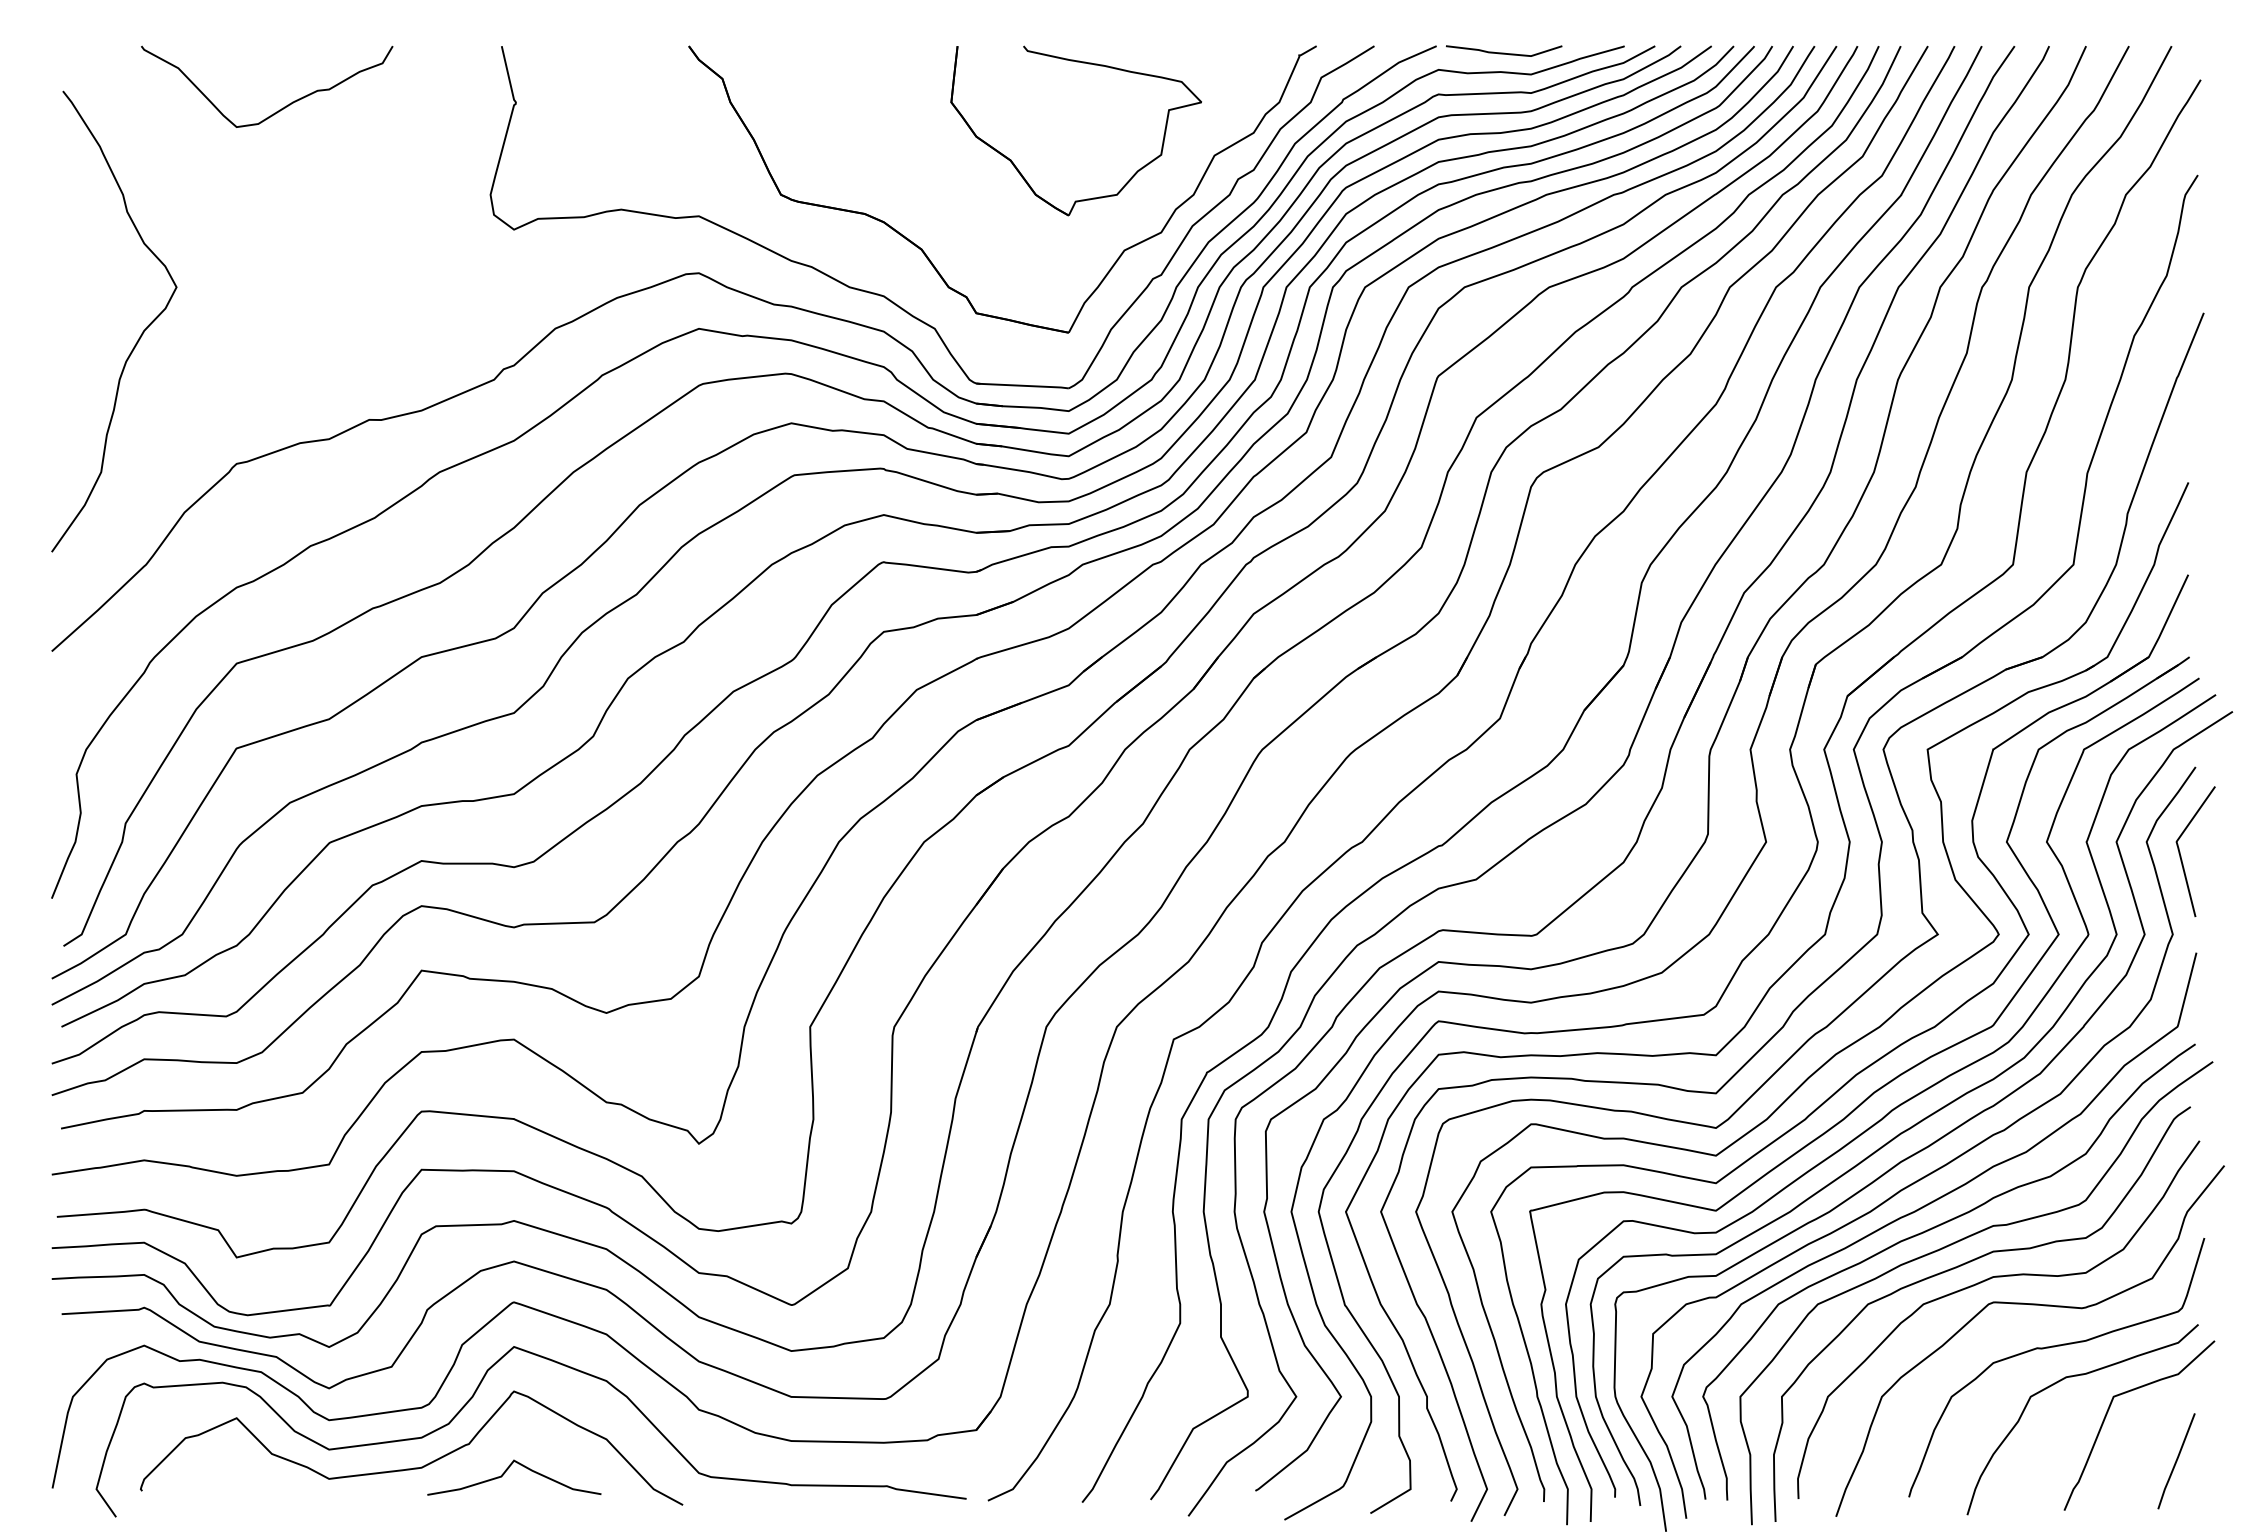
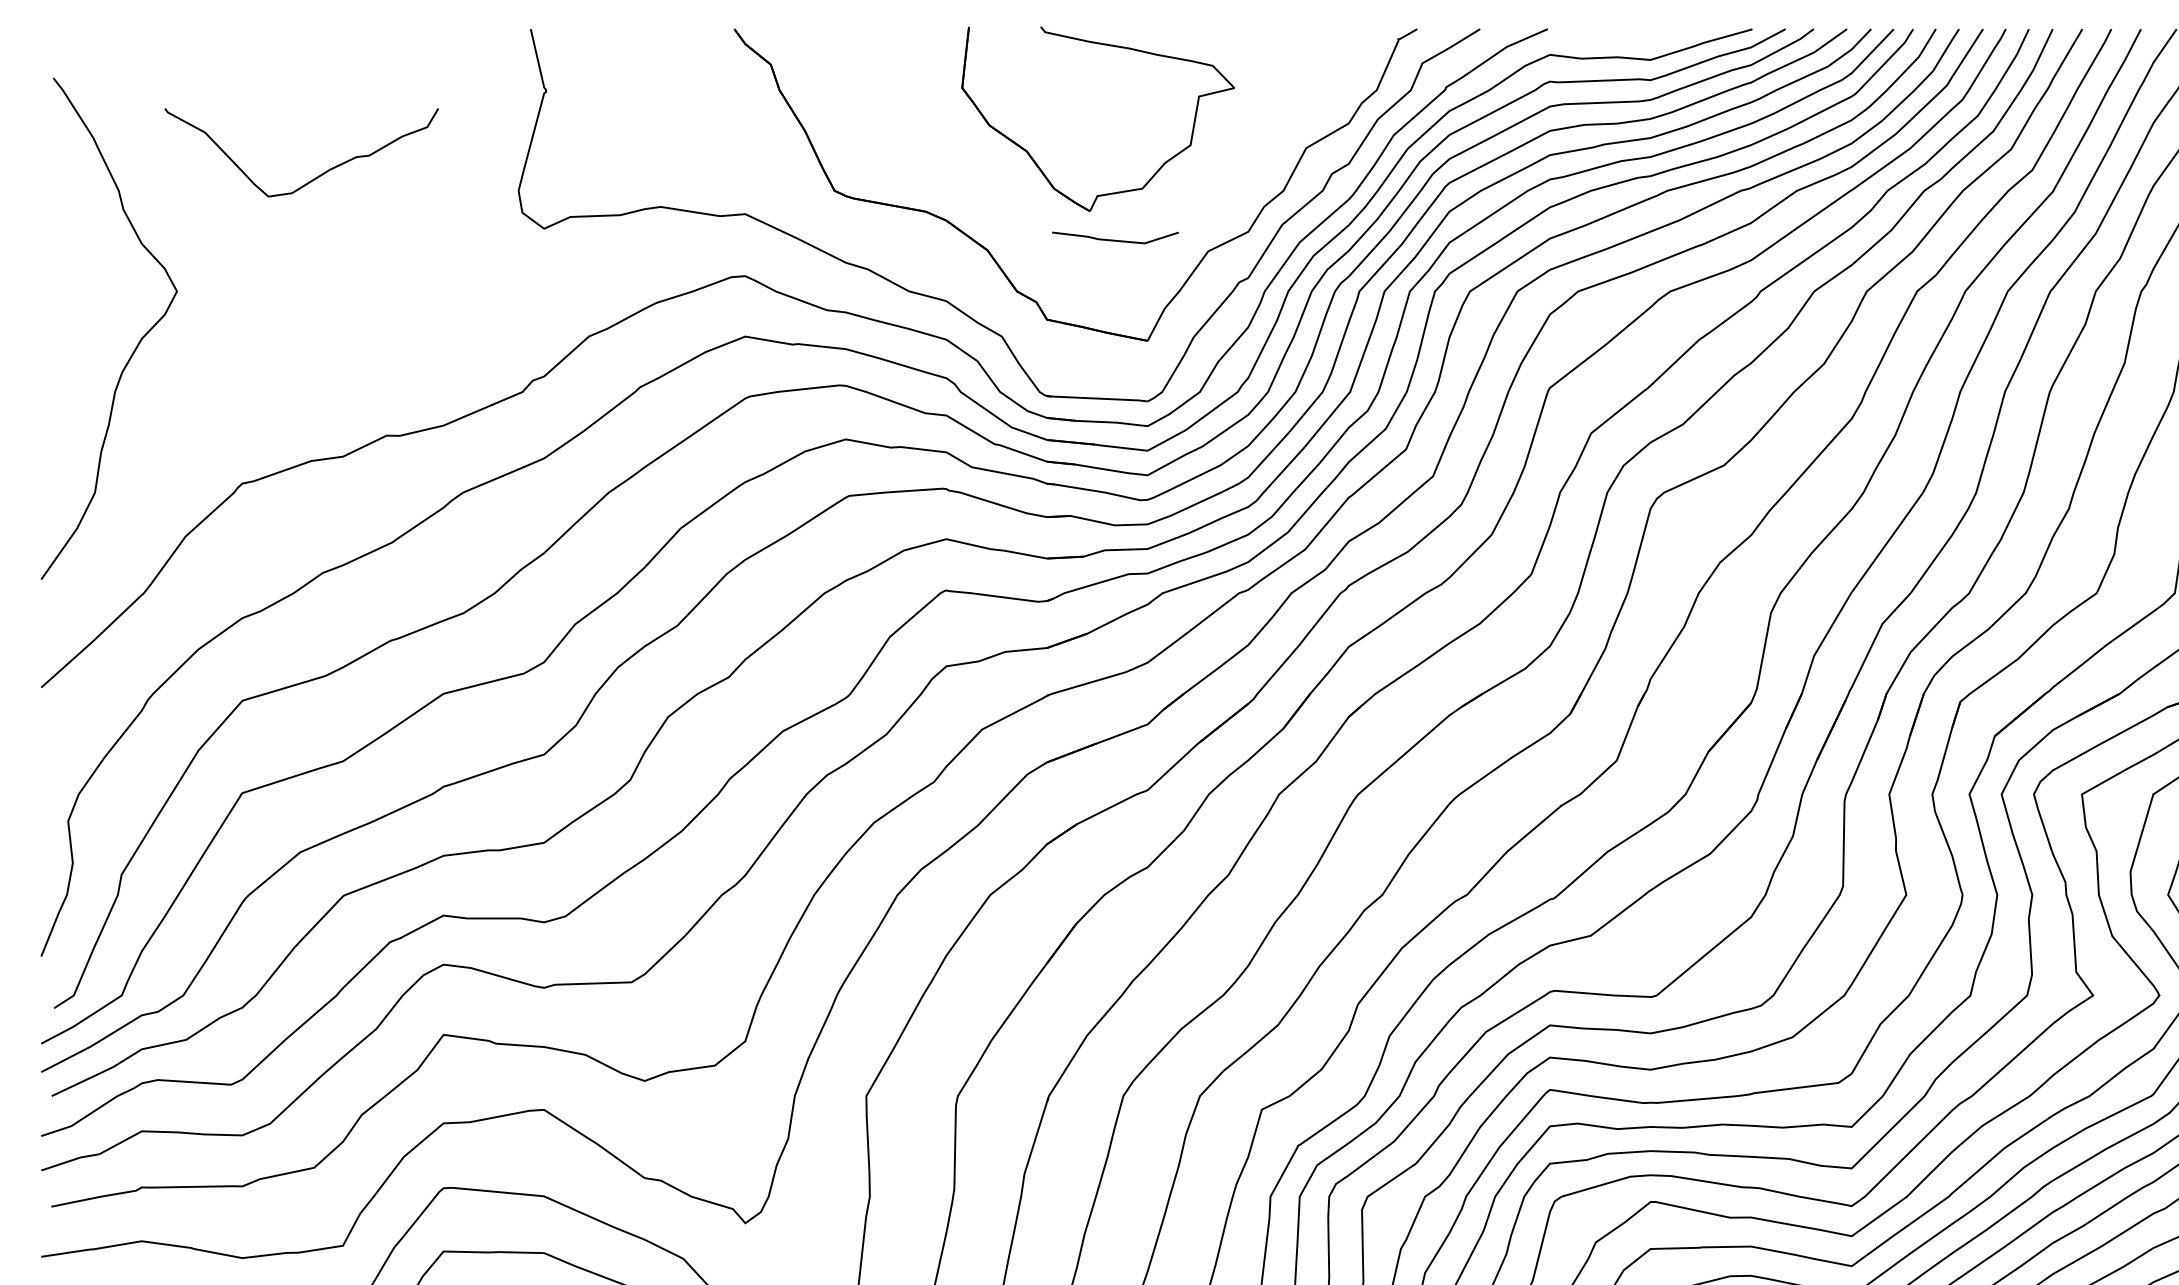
line: (1504, 52) -> (1115, 239), moved
part: (1088, 64) -> (1111, 46), moved
curve: (279, 109) -> (315, 177), moved

